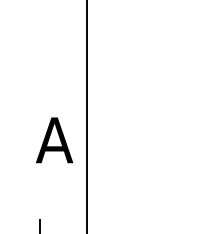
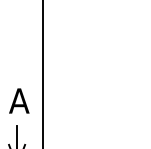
text: (54, 139) -> (19, 100), moved

